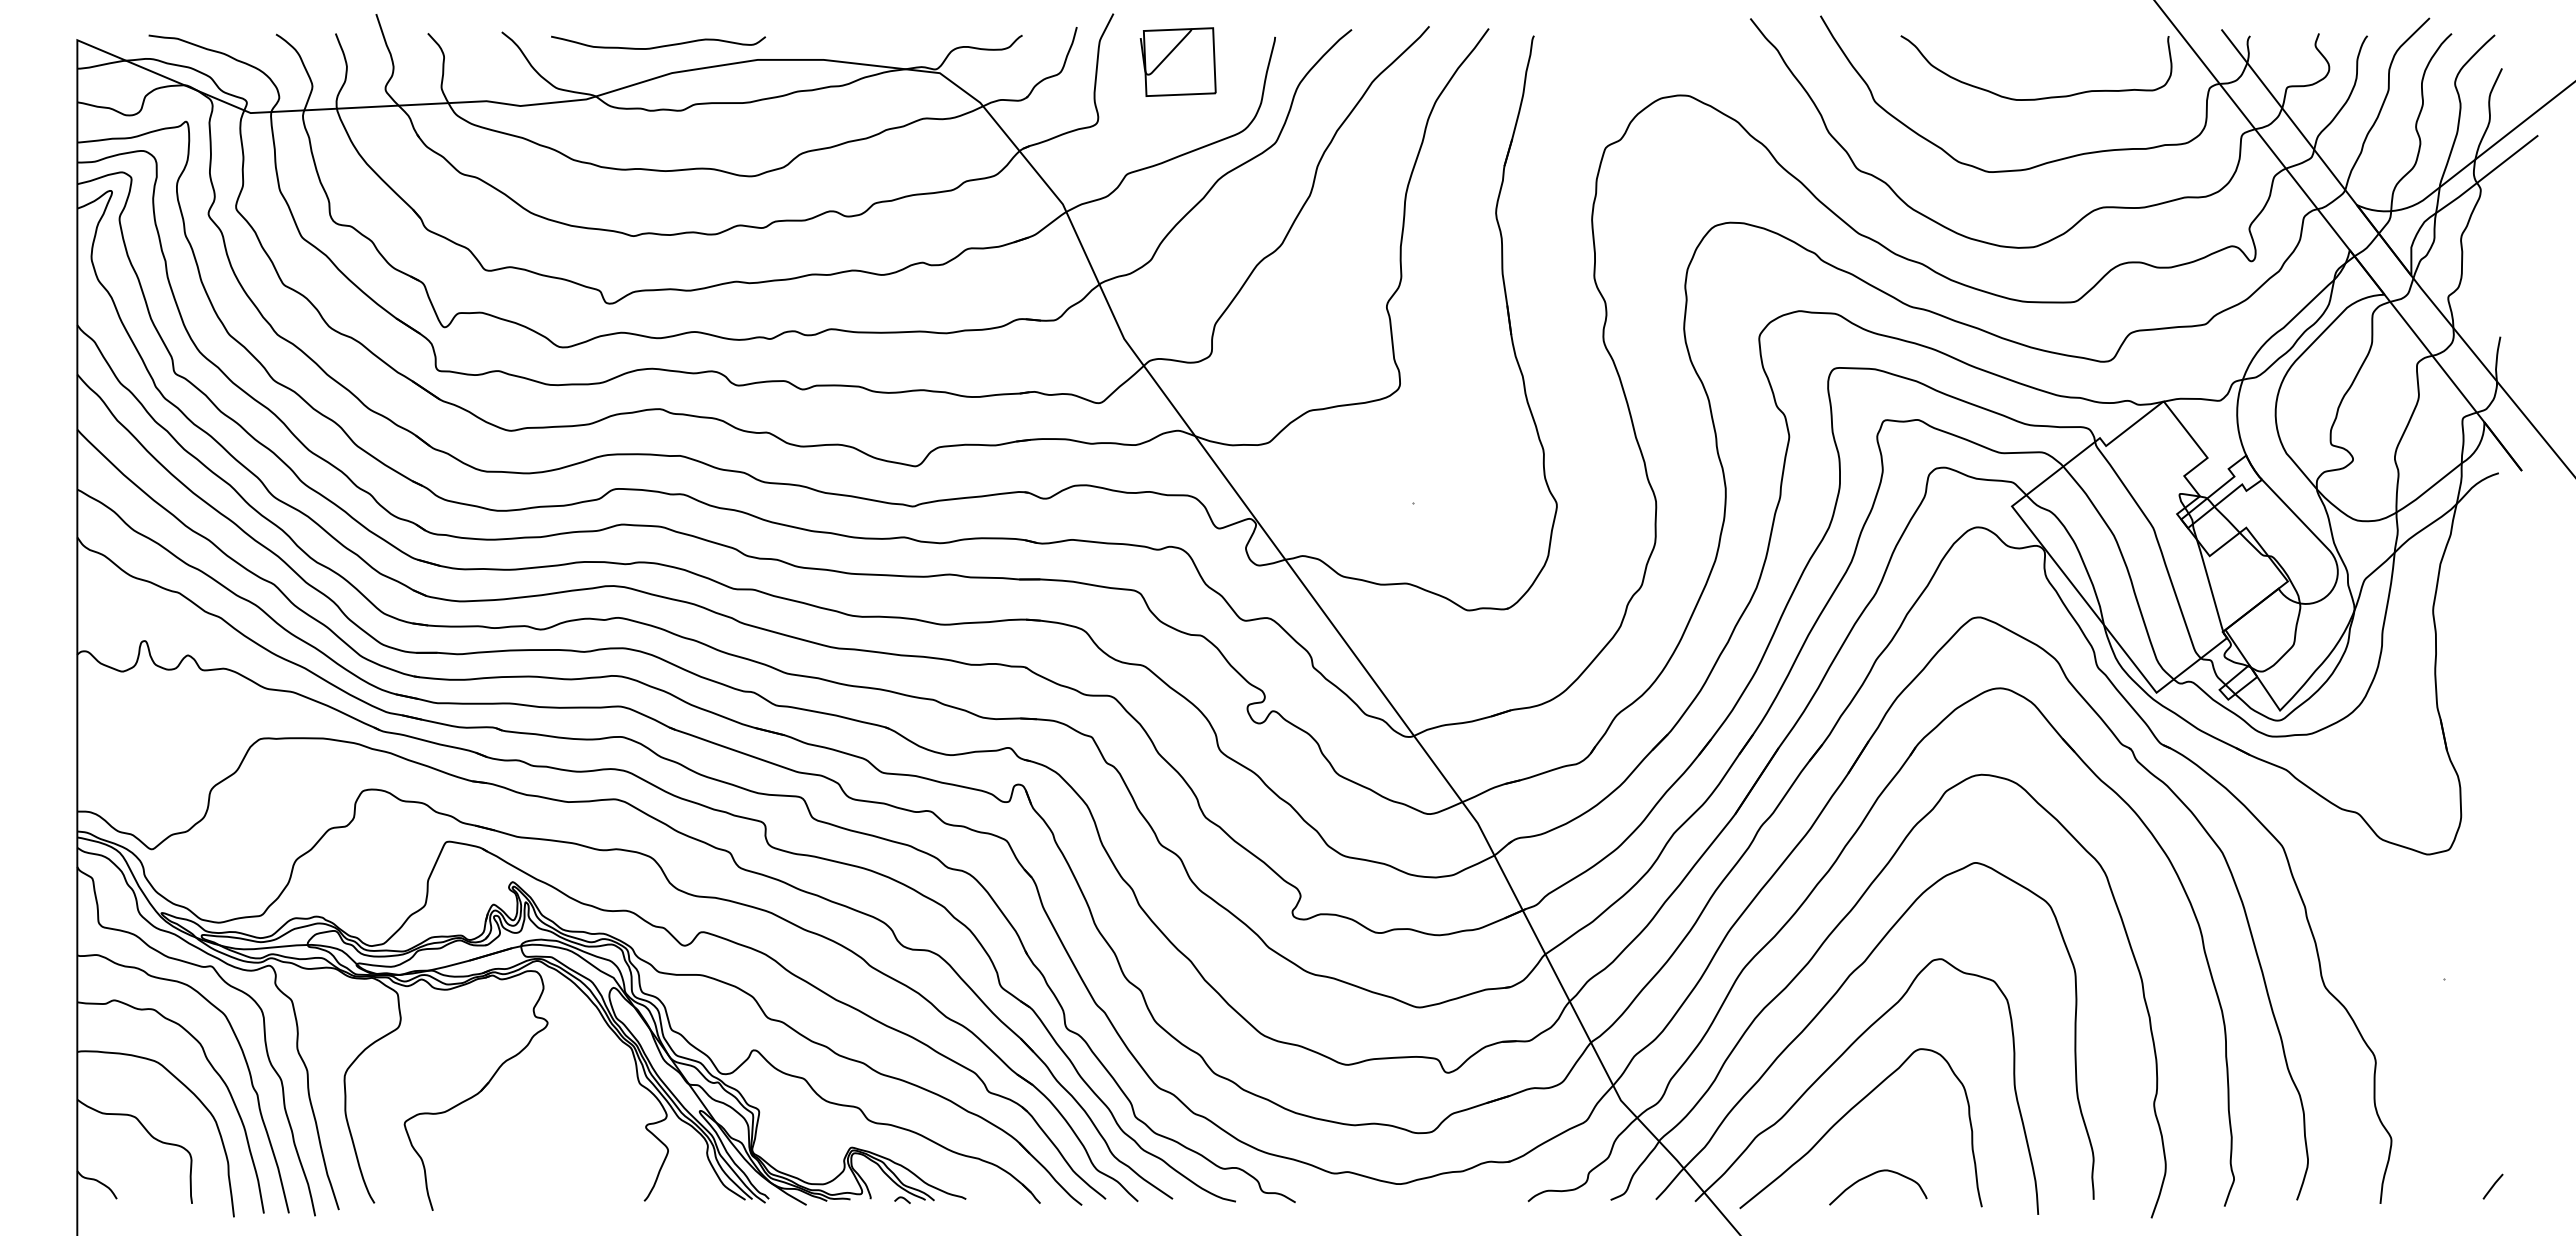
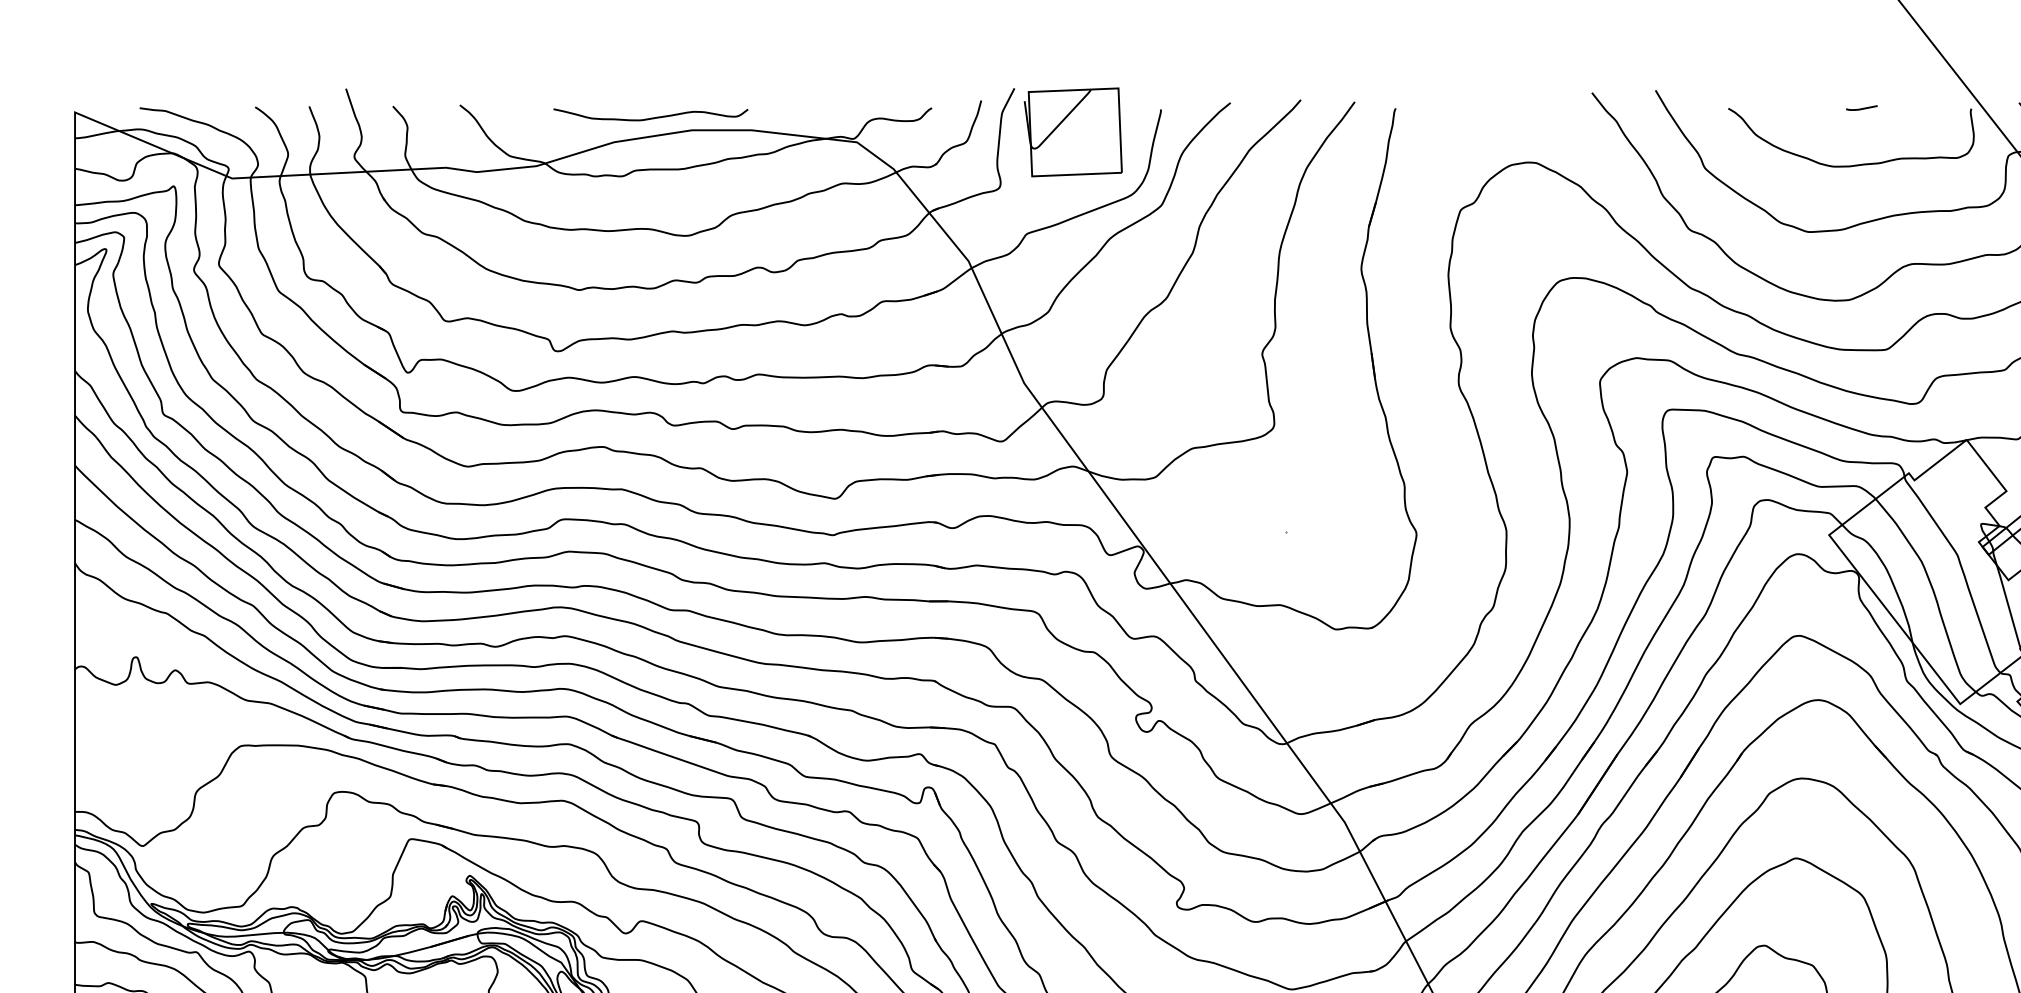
curve: (2047, 35) -> (1861, 108), added
curve: (660, 45) -> (652, 117), moved
part: (1177, 61) -> (1072, 131), size x1.43

